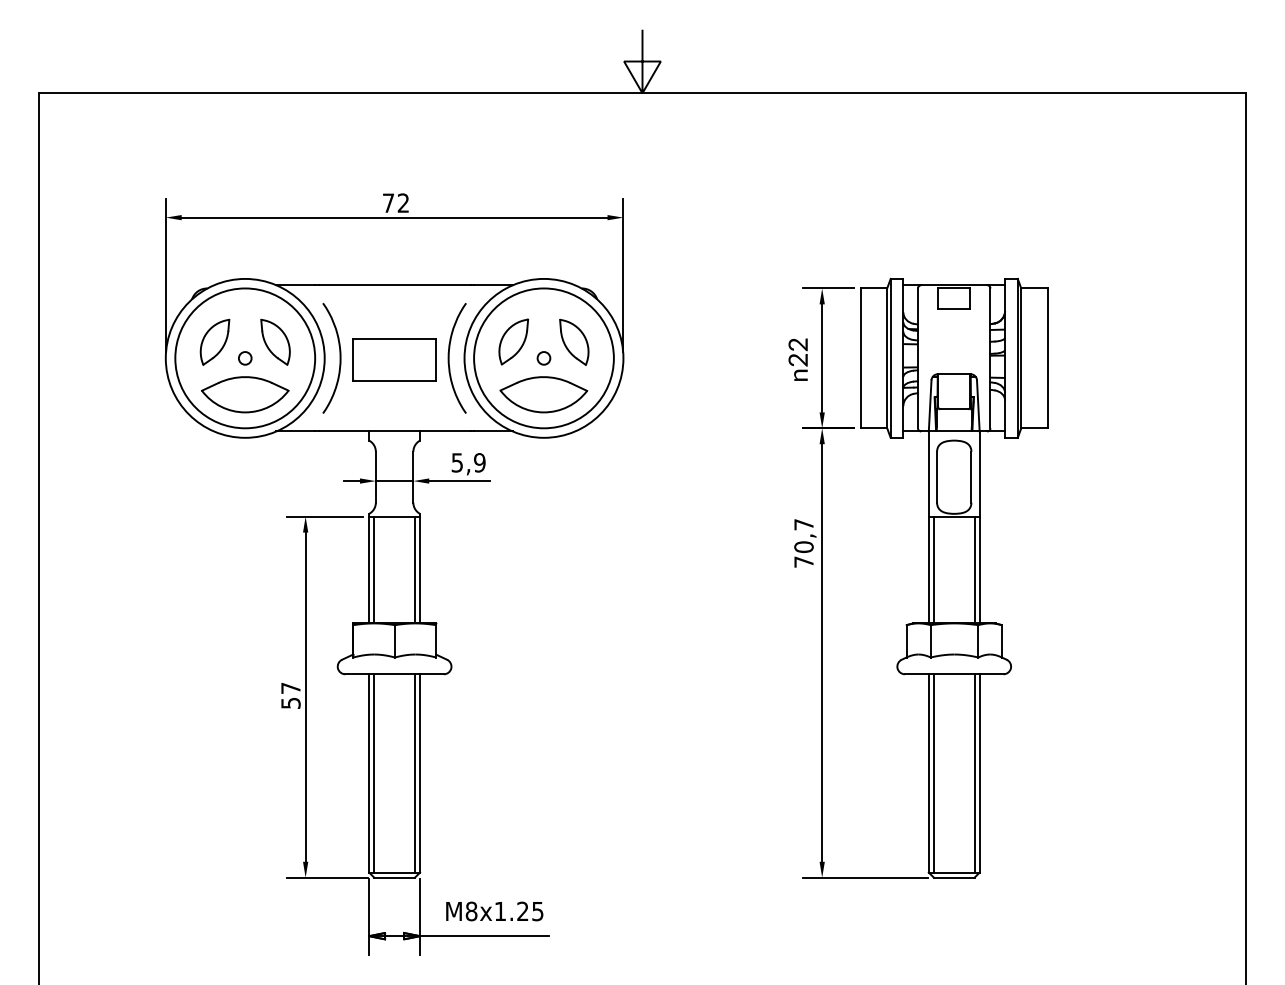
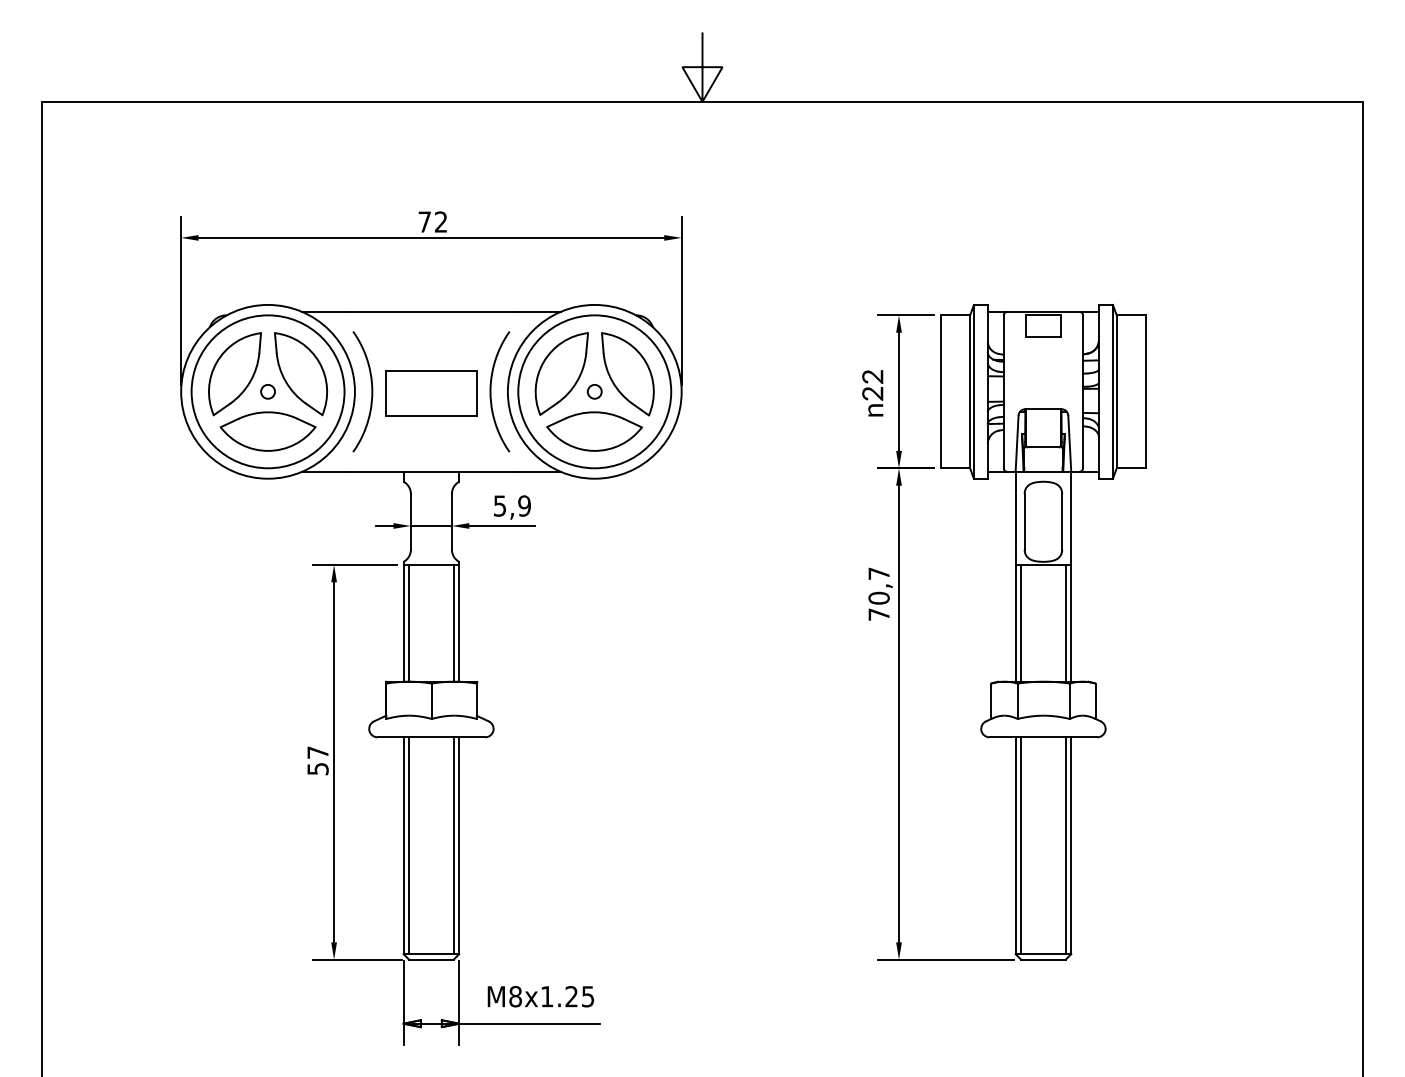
part: (513, 341) -> (561, 373), size x1.67
part: (214, 342) -> (234, 374), size x1.67
part: (275, 342) -> (301, 374), size x1.67
part: (573, 342) -> (627, 374), size x1.67

